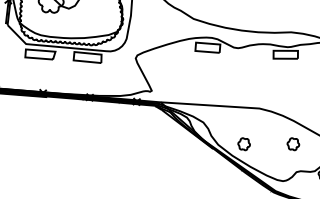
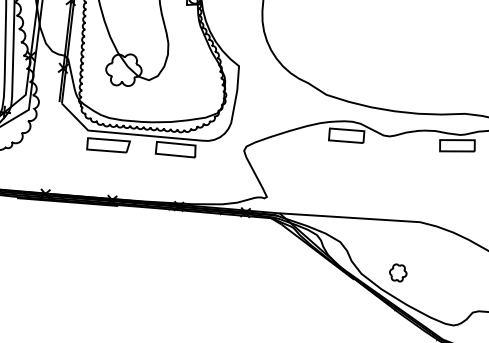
part: (293, 143) -> (468, 272), removed

